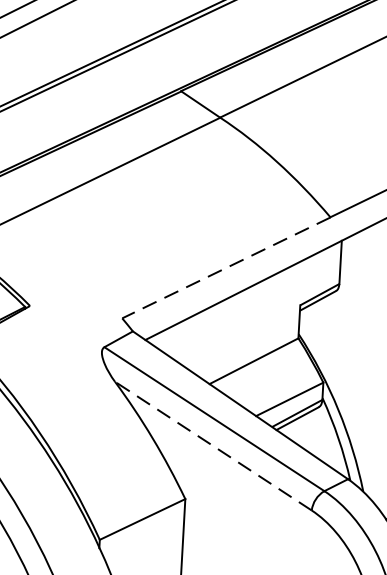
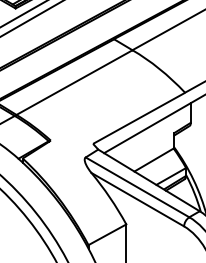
line: (224, 268) -> (138, 118), dashed -> solid
line: (212, 445) -> (137, 199), dashed -> solid

